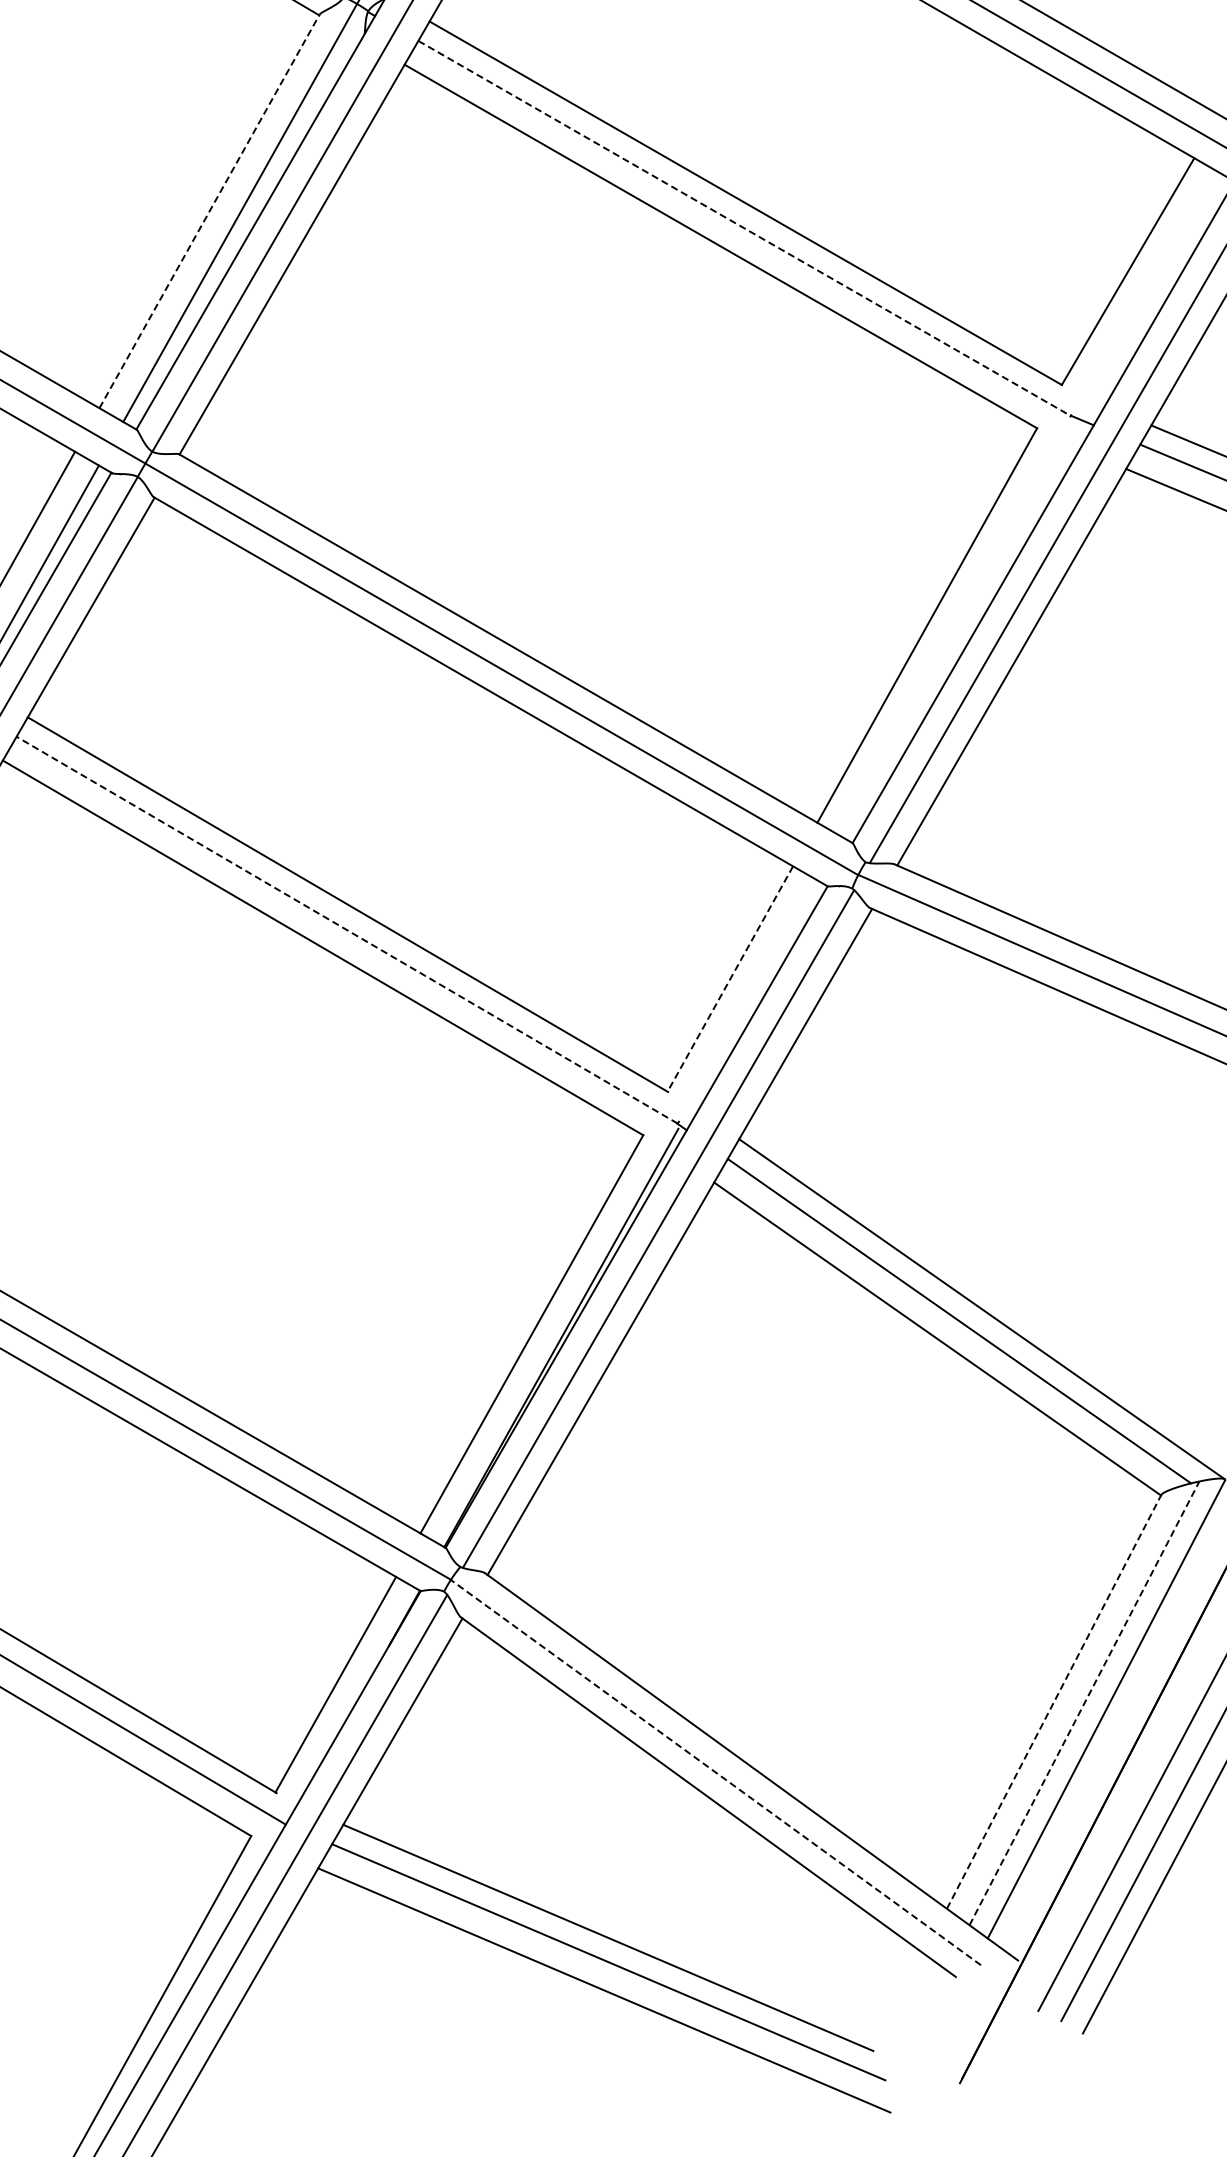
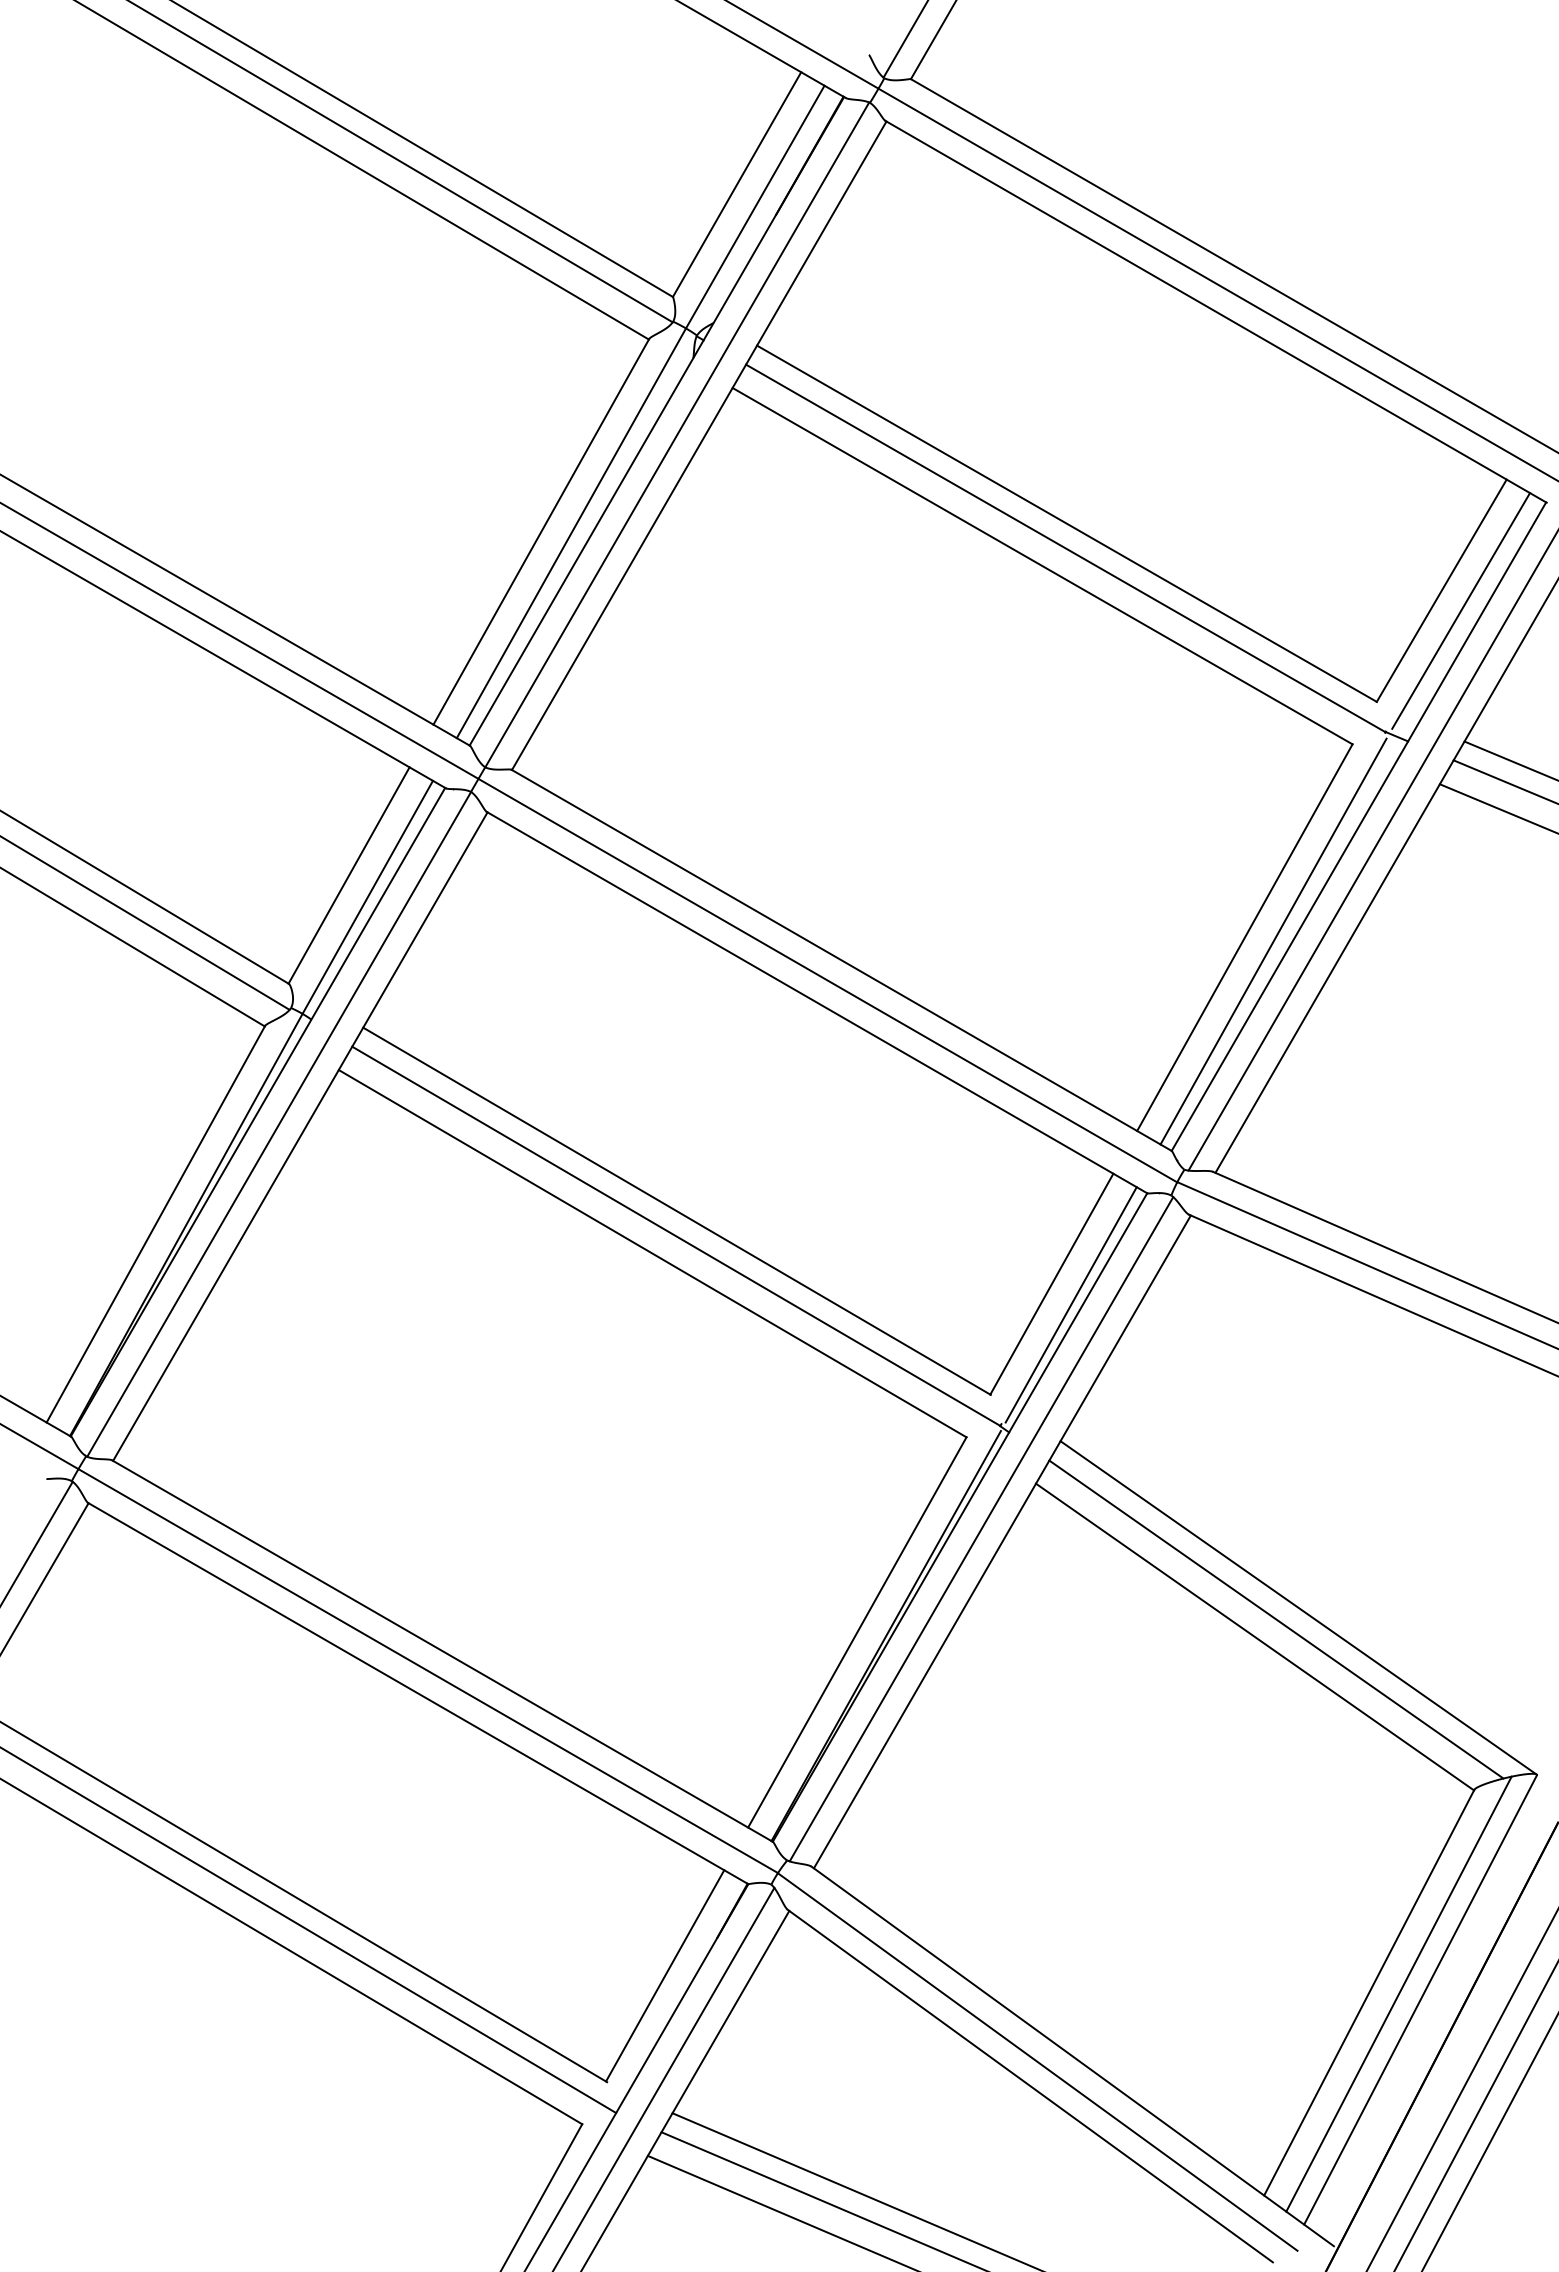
line: (209, 211) -> (541, 531), dashed -> solid
line: (744, 228) -> (1065, 548), dashed -> solid
line: (1148, 291) -> (1461, 610), added
line: (956, 629) -> (1273, 941), added
line: (346, 930) -> (675, 1236), dashed -> solid
line: (729, 979) -> (1051, 1284), dashed -> solid
line: (749, 999) -> (1070, 1304), added
line: (1054, 1701) -> (1369, 1992), dashed -> solid
line: (1085, 1703) -> (1399, 1994), dashed -> solid
line: (715, 1772) -> (1037, 2061), dashed -> solid

